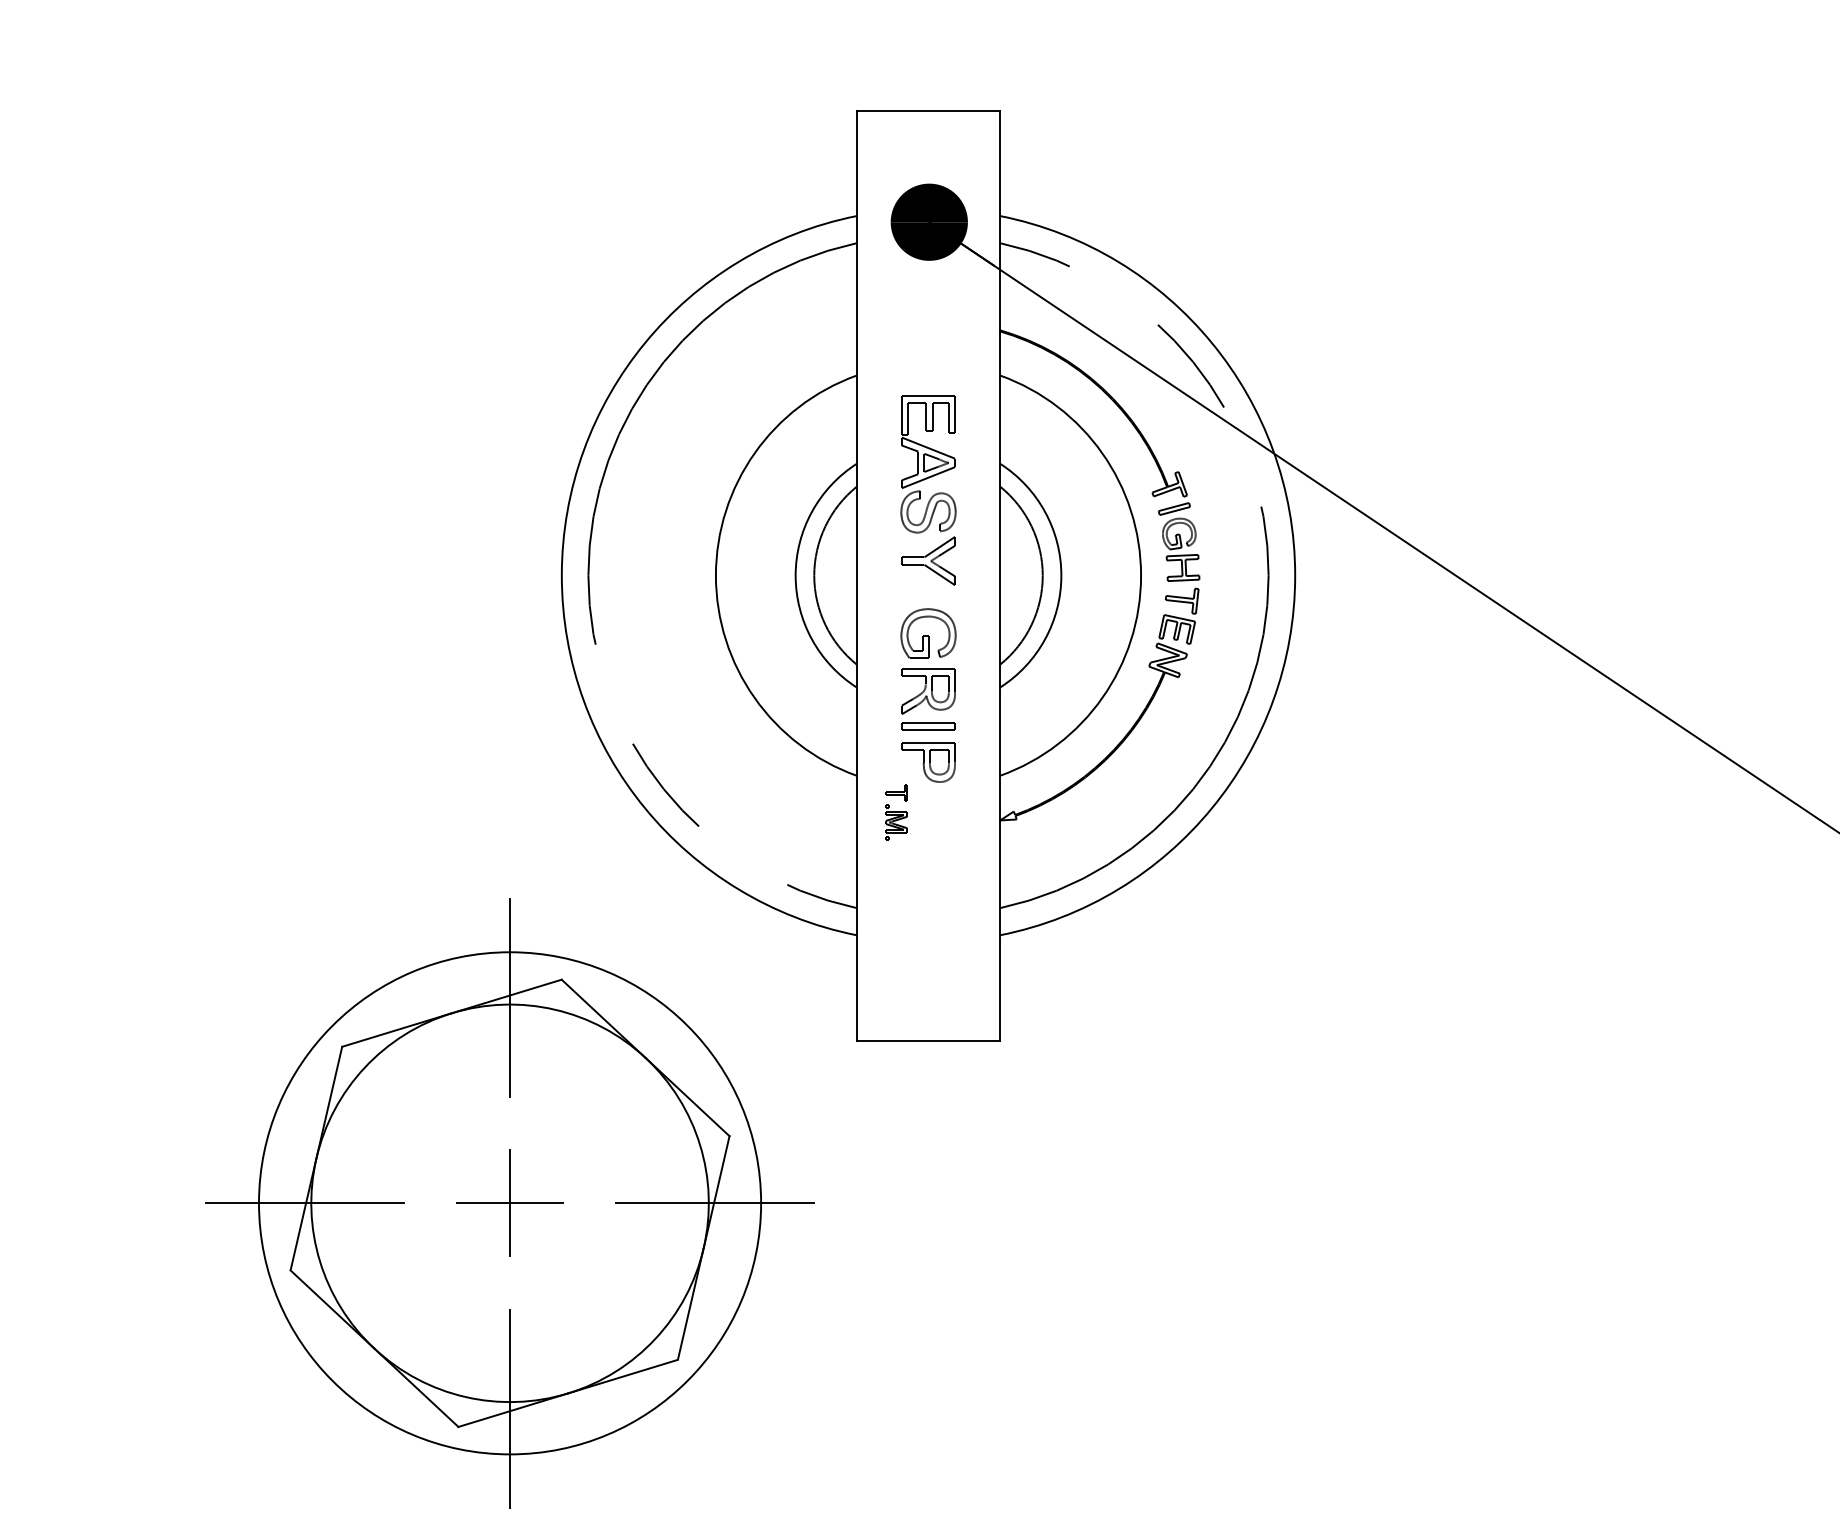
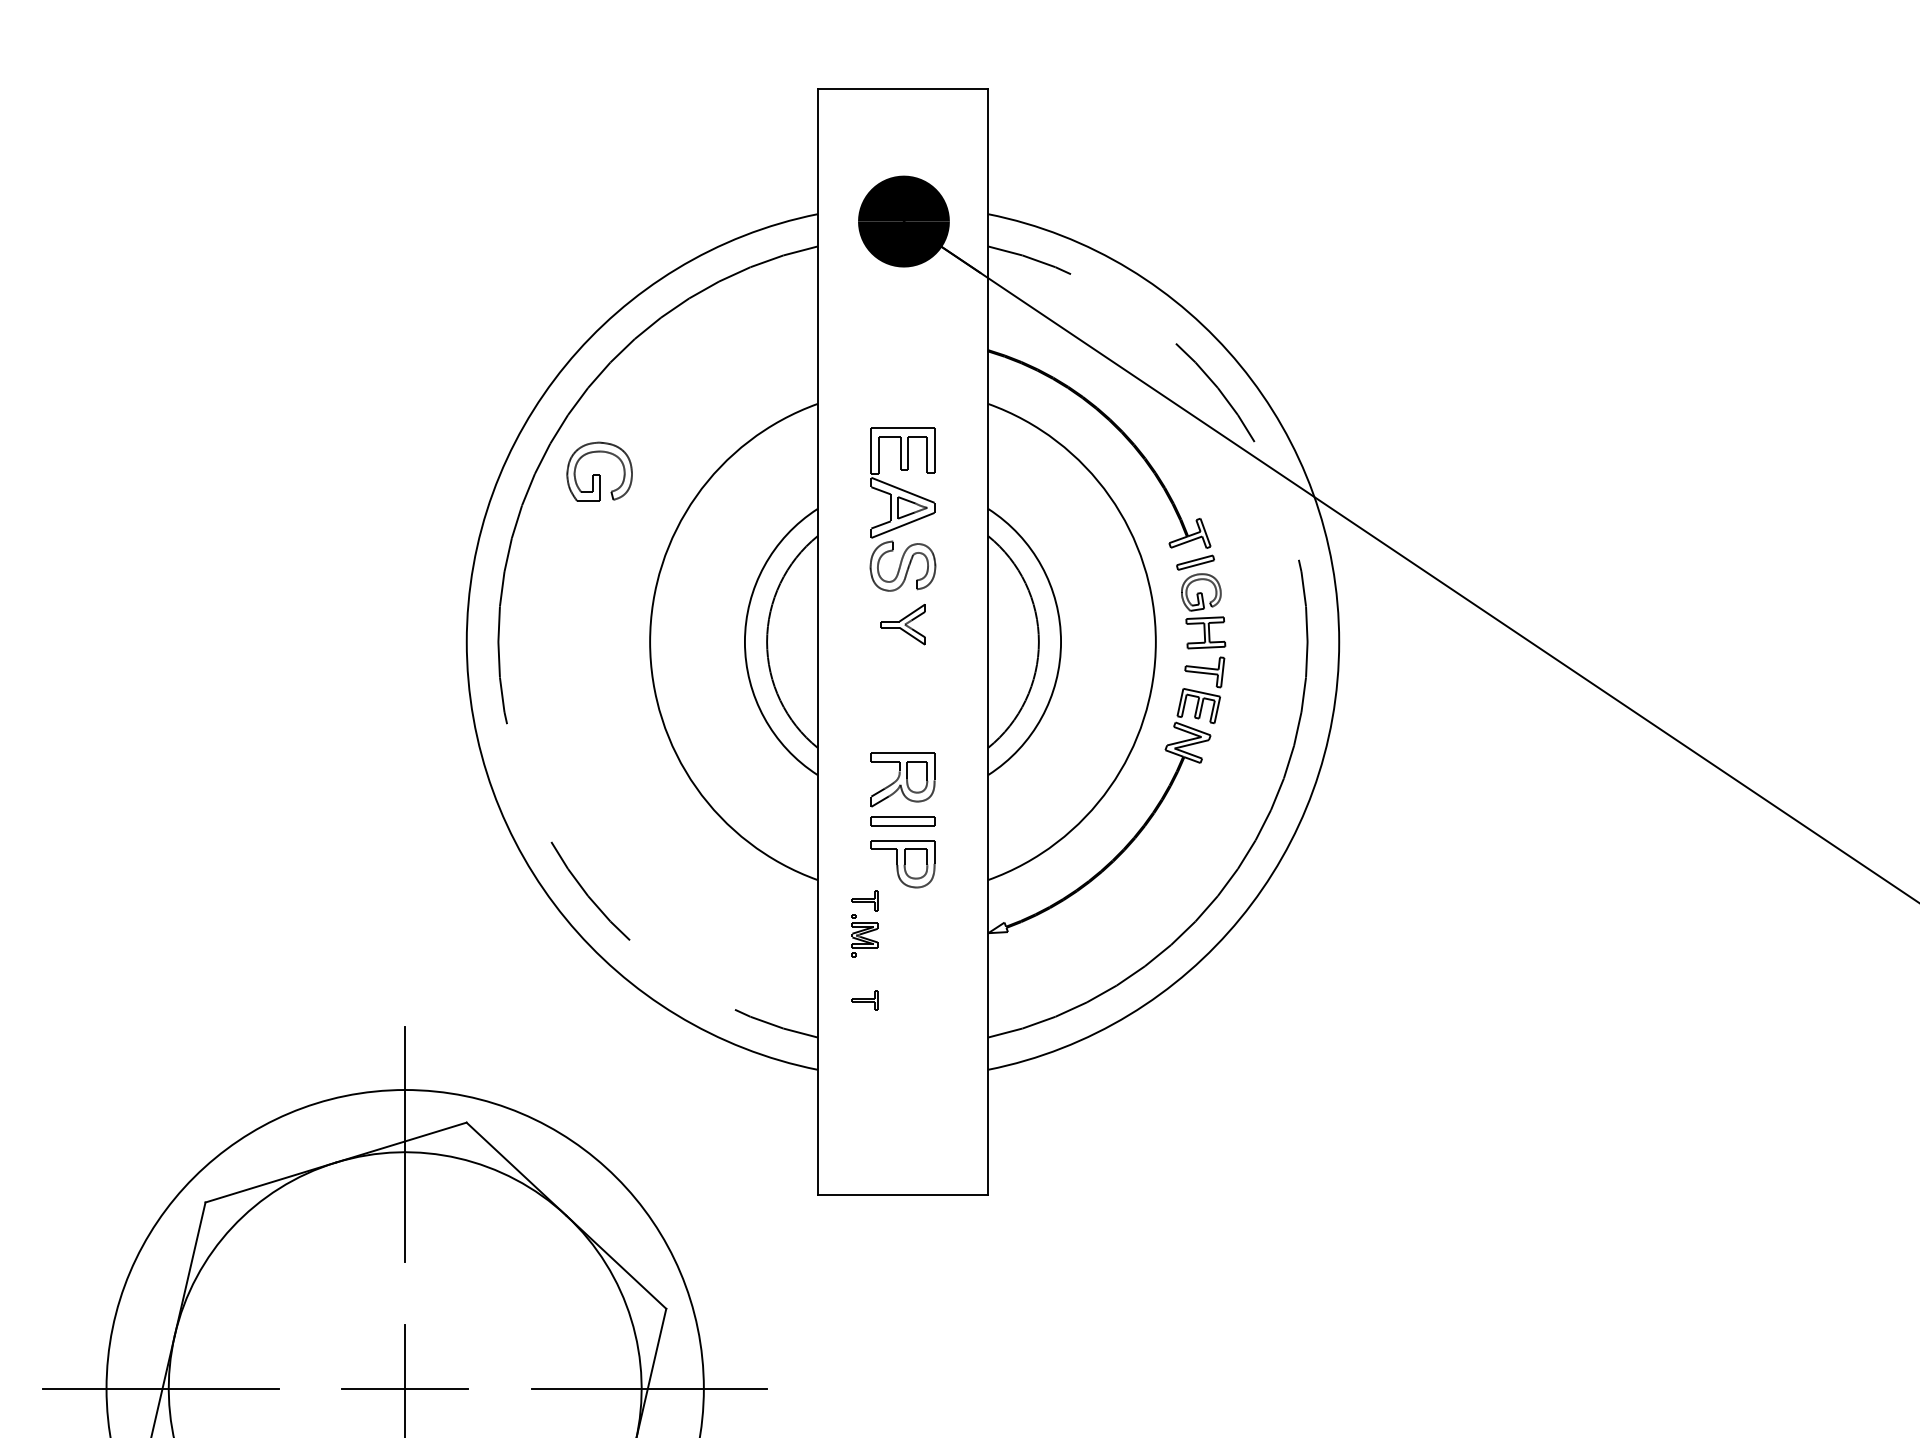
part: (928, 560) -> (902, 623), size x0.7
part: (928, 633) -> (599, 471), moved
part: (896, 876) -> (864, 999), added

